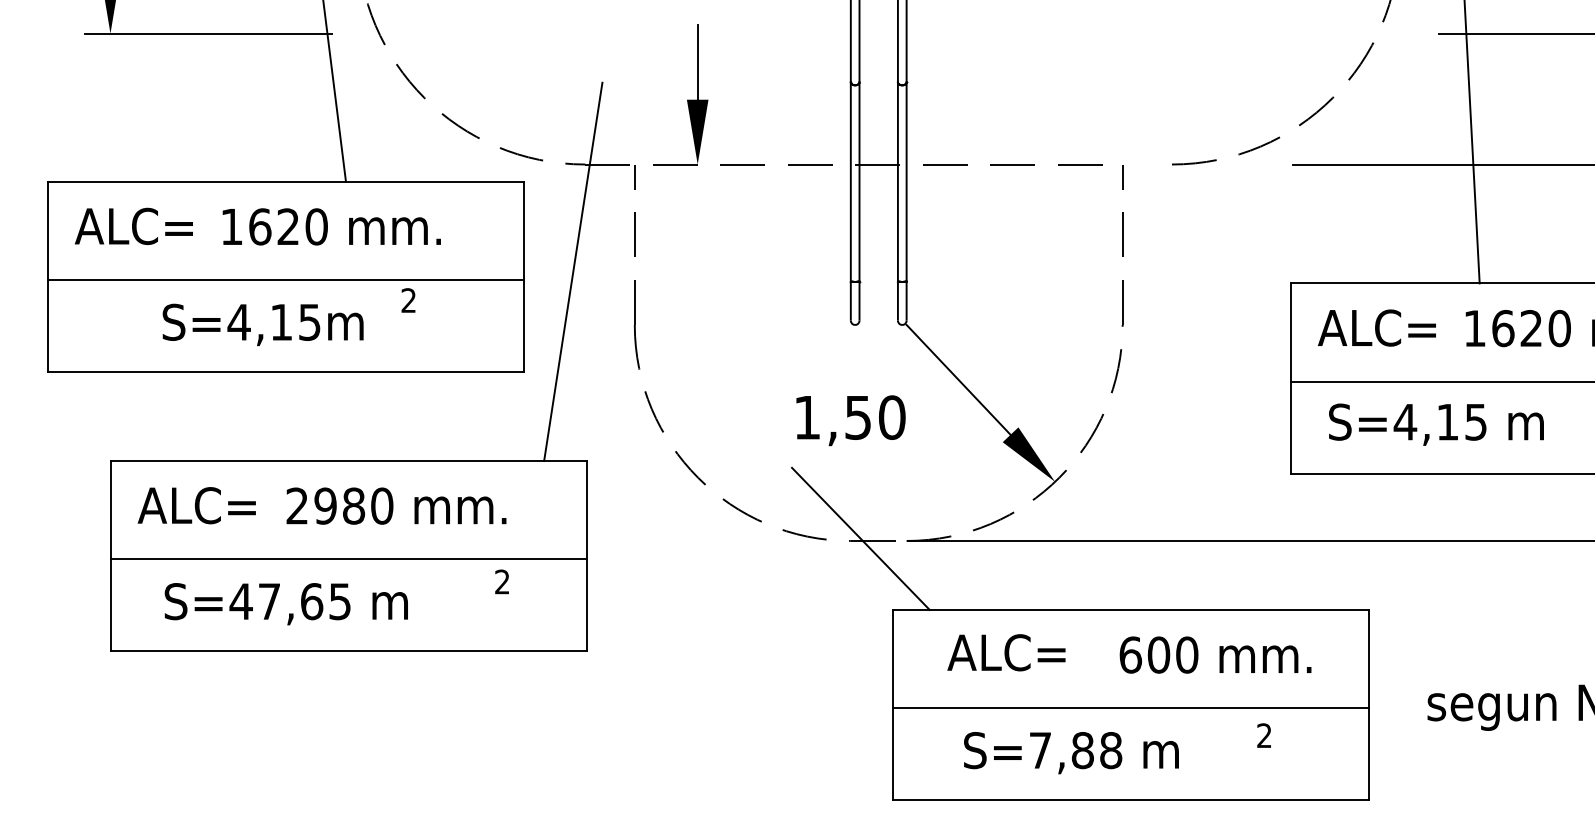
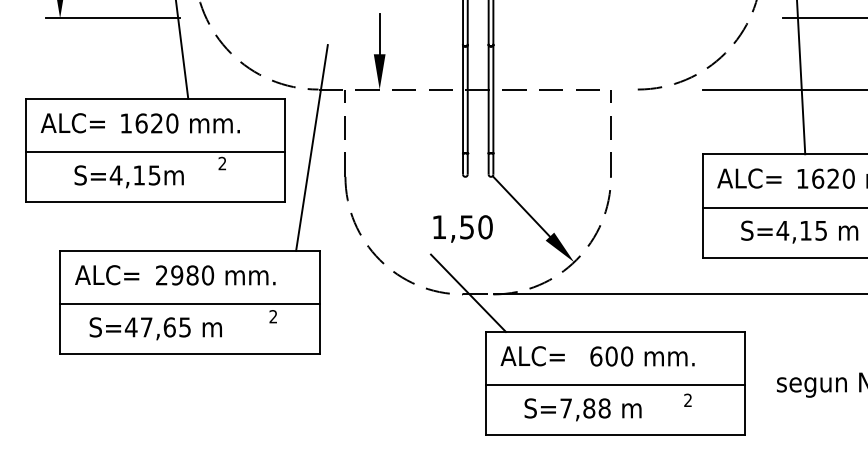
text: (261, 324) -> (128, 176), moved
text: (1436, 423) -> (799, 231), moved
text: (1006, 653) -> (532, 356), moved
text: (1215, 655) -> (642, 356), moved

